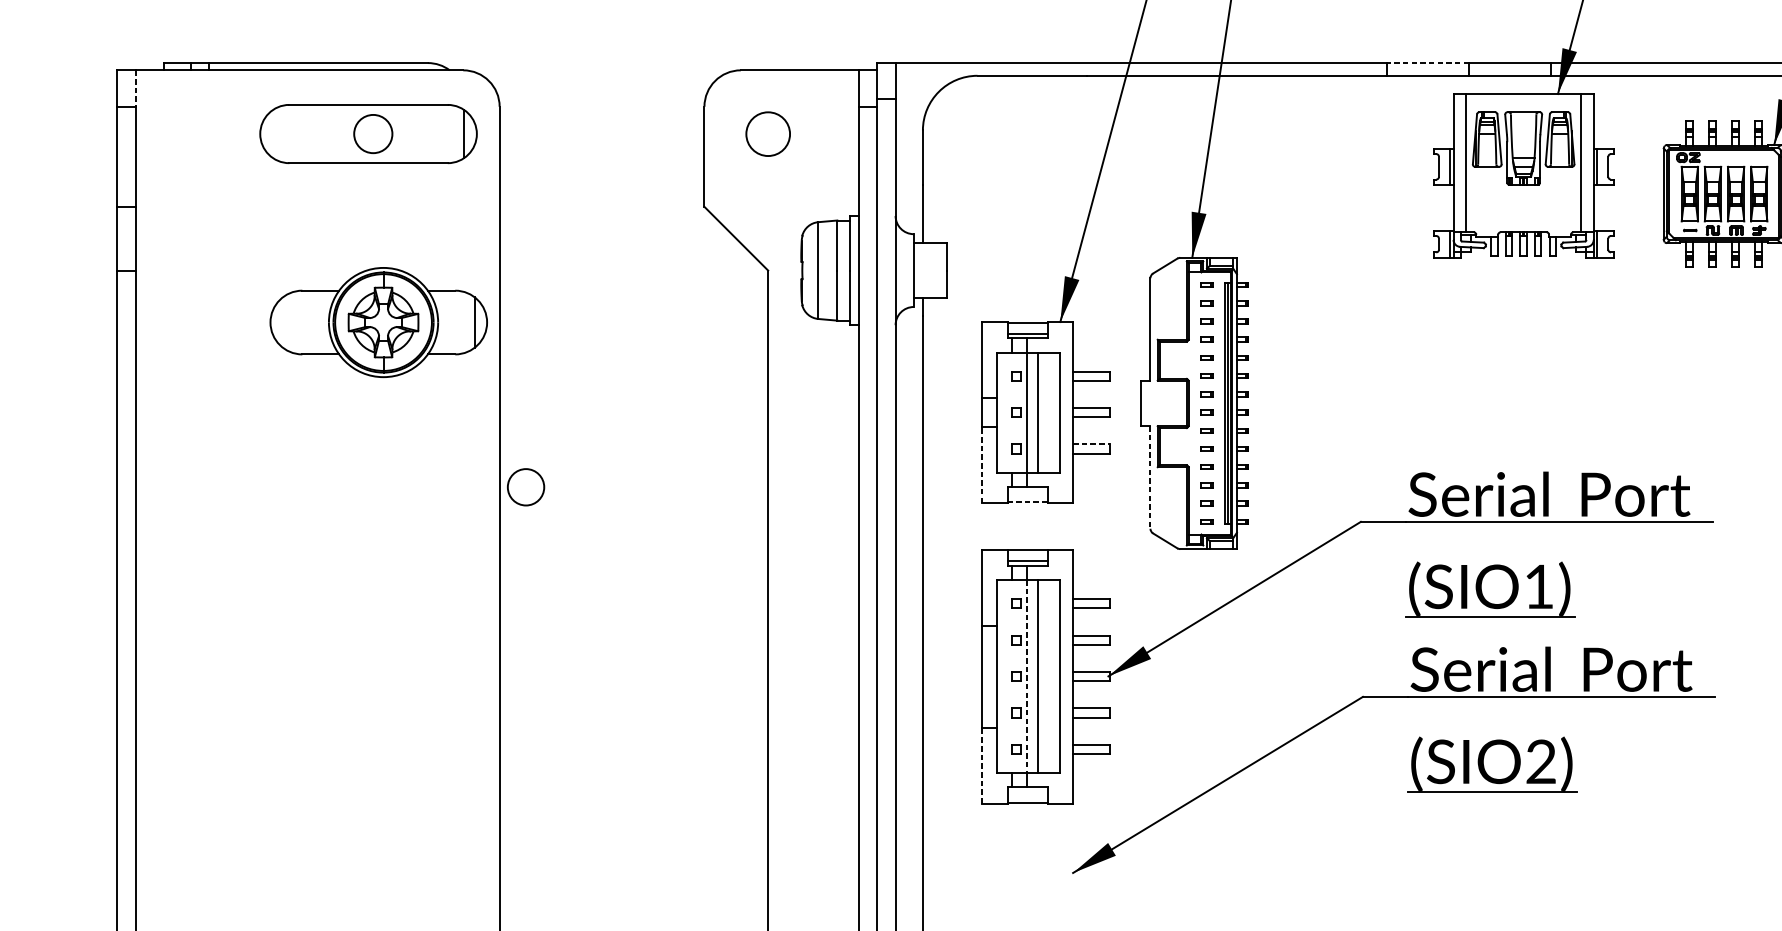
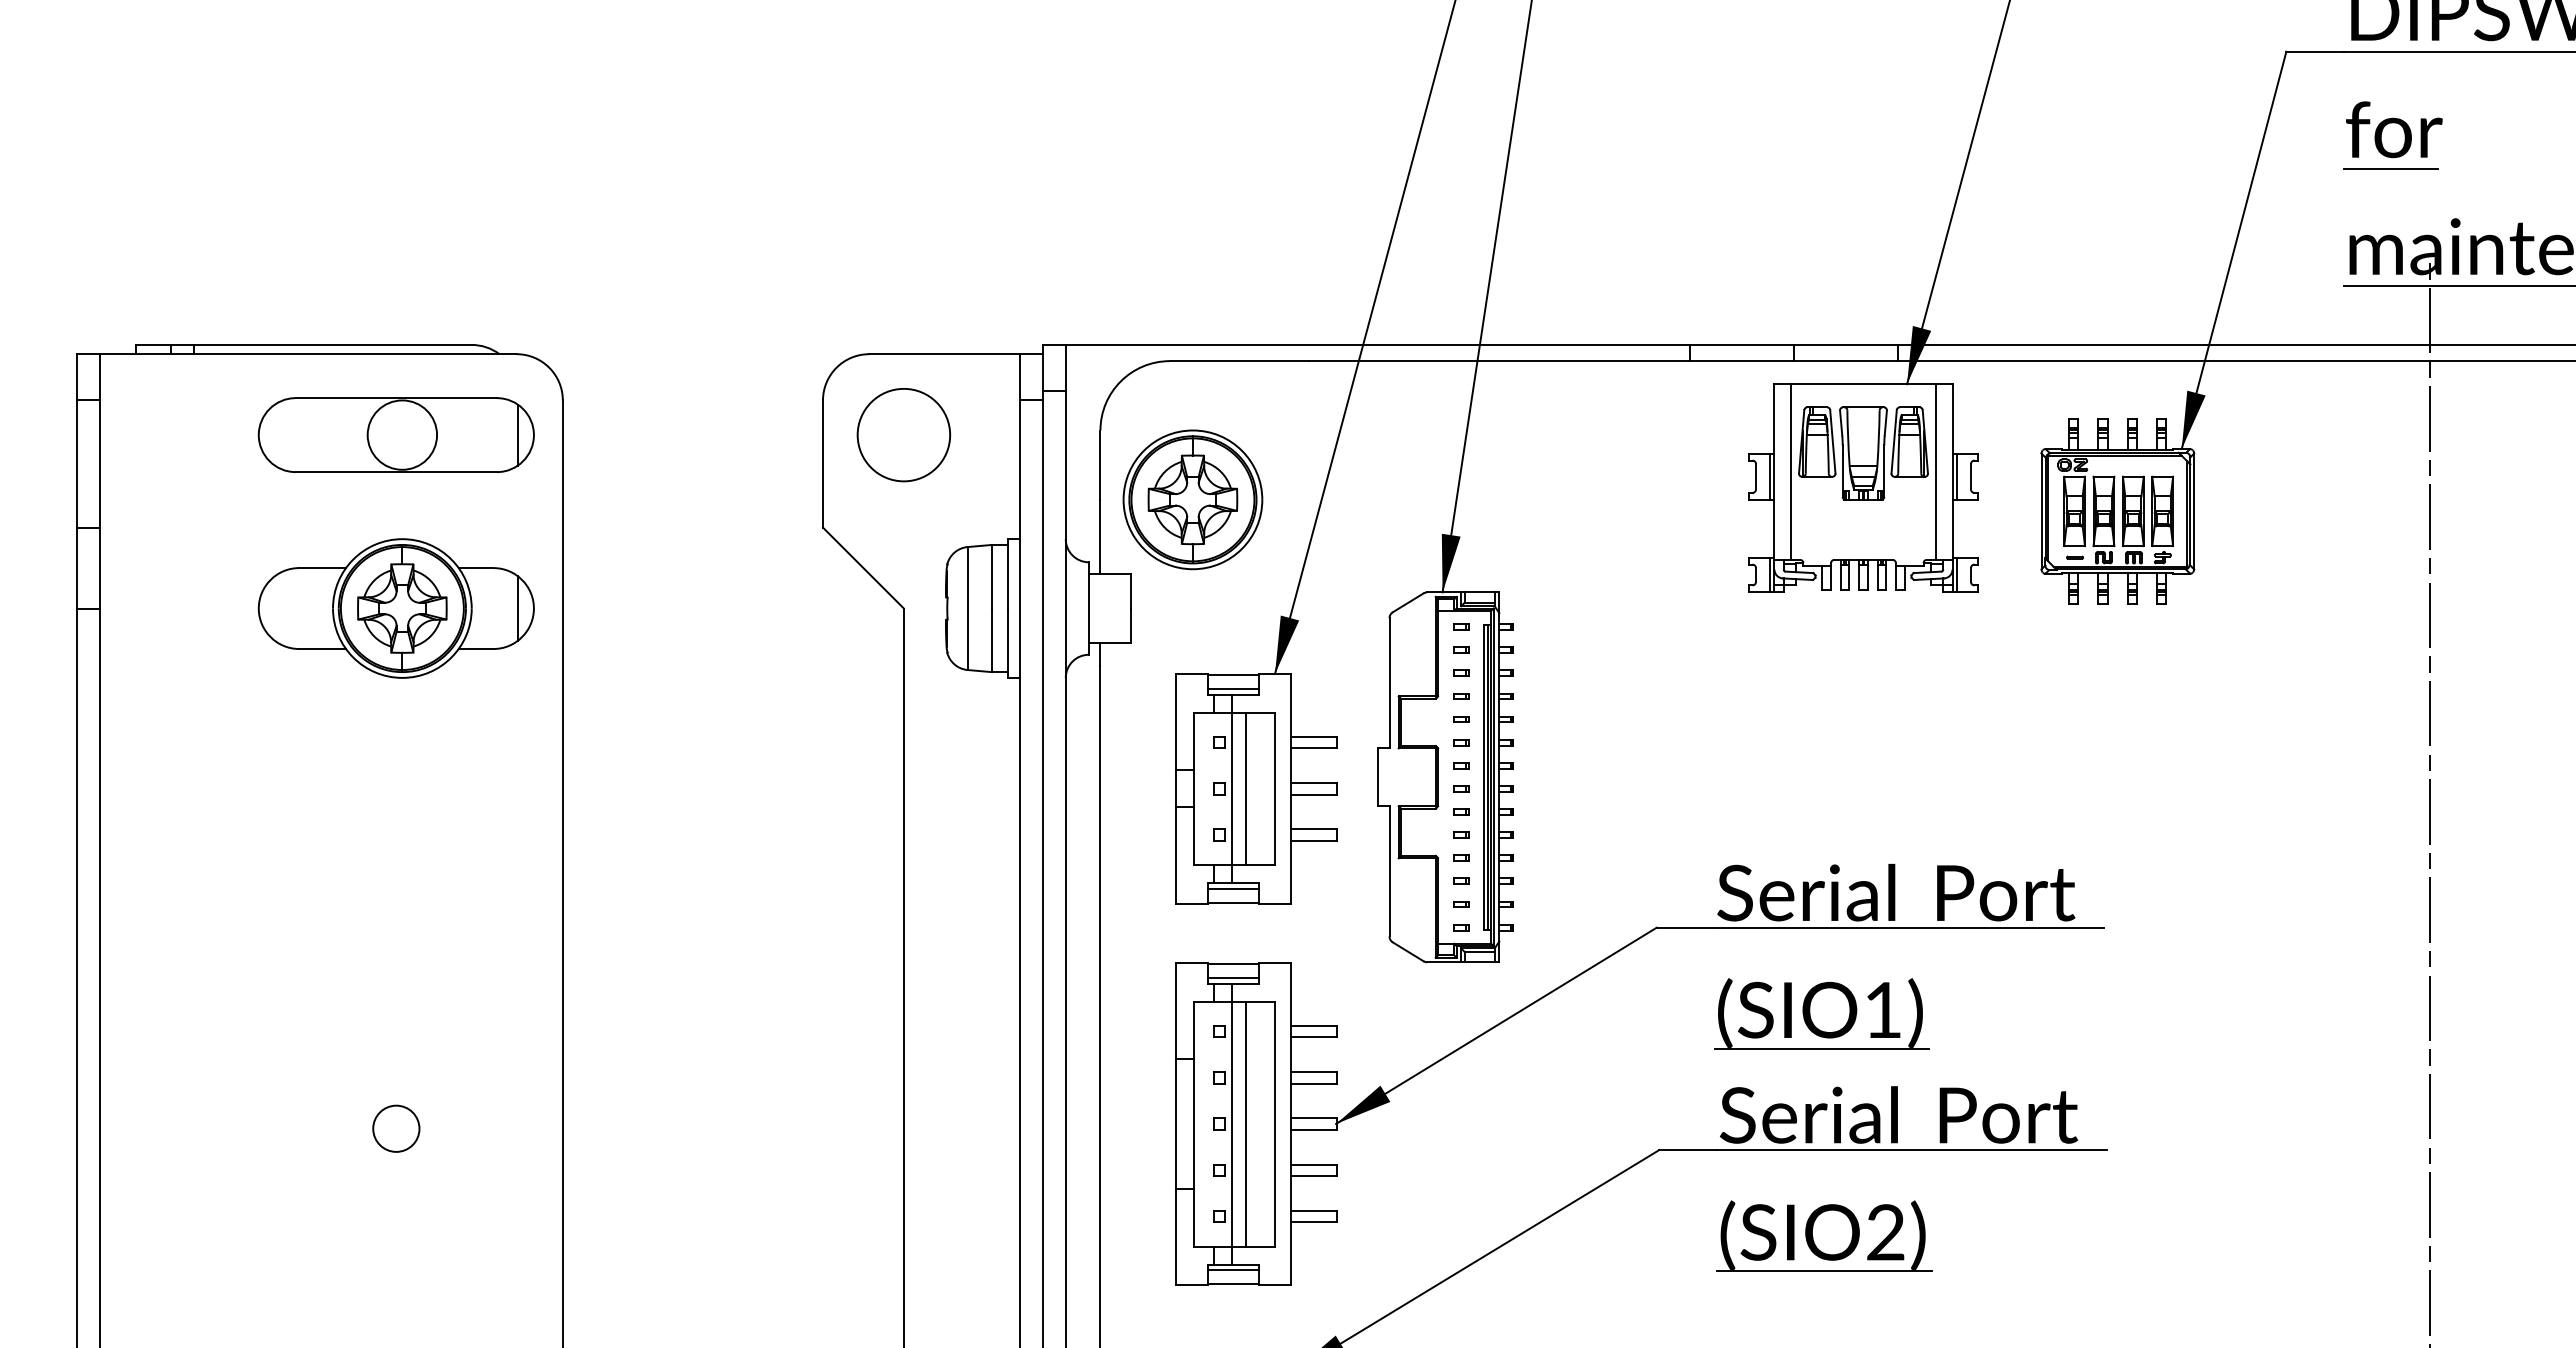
line: (1427, 62) -> (1741, 344), dashed -> solid
line: (135, 88) -> (100, 377), dashed -> solid
circle: (373, 133) -> (402, 434), size x1.43
circle: (767, 134) -> (903, 435), size x1.67
part: (995, 184) -> (1192, 499), added
part: (378, 322) -> (395, 608), moved
line: (1091, 444) -> (1314, 829), dashed -> solid
line: (981, 465) -> (1175, 855), dashed -> solid
line: (1150, 477) -> (1389, 871), dashed -> solid
circle: (526, 487) -> (396, 1128), moved
line: (1026, 491) -> (1232, 888), added
line: (1026, 502) -> (1232, 902), dashed -> solid
line: (1026, 676) -> (1232, 1124), dashed -> solid
line: (981, 764) -> (1175, 1236), dashed -> solid
line: (1026, 791) -> (1232, 1270), added

